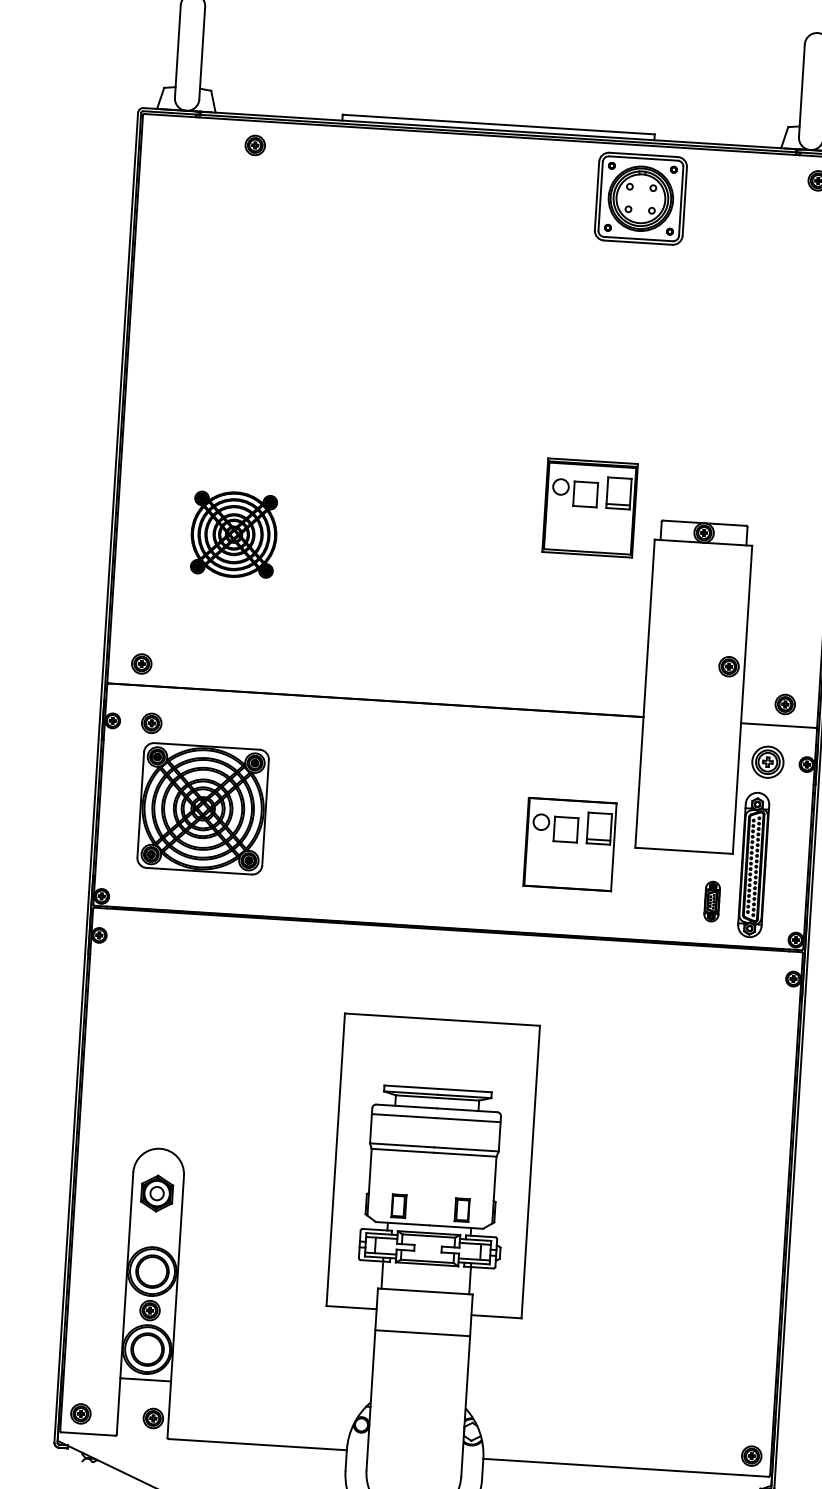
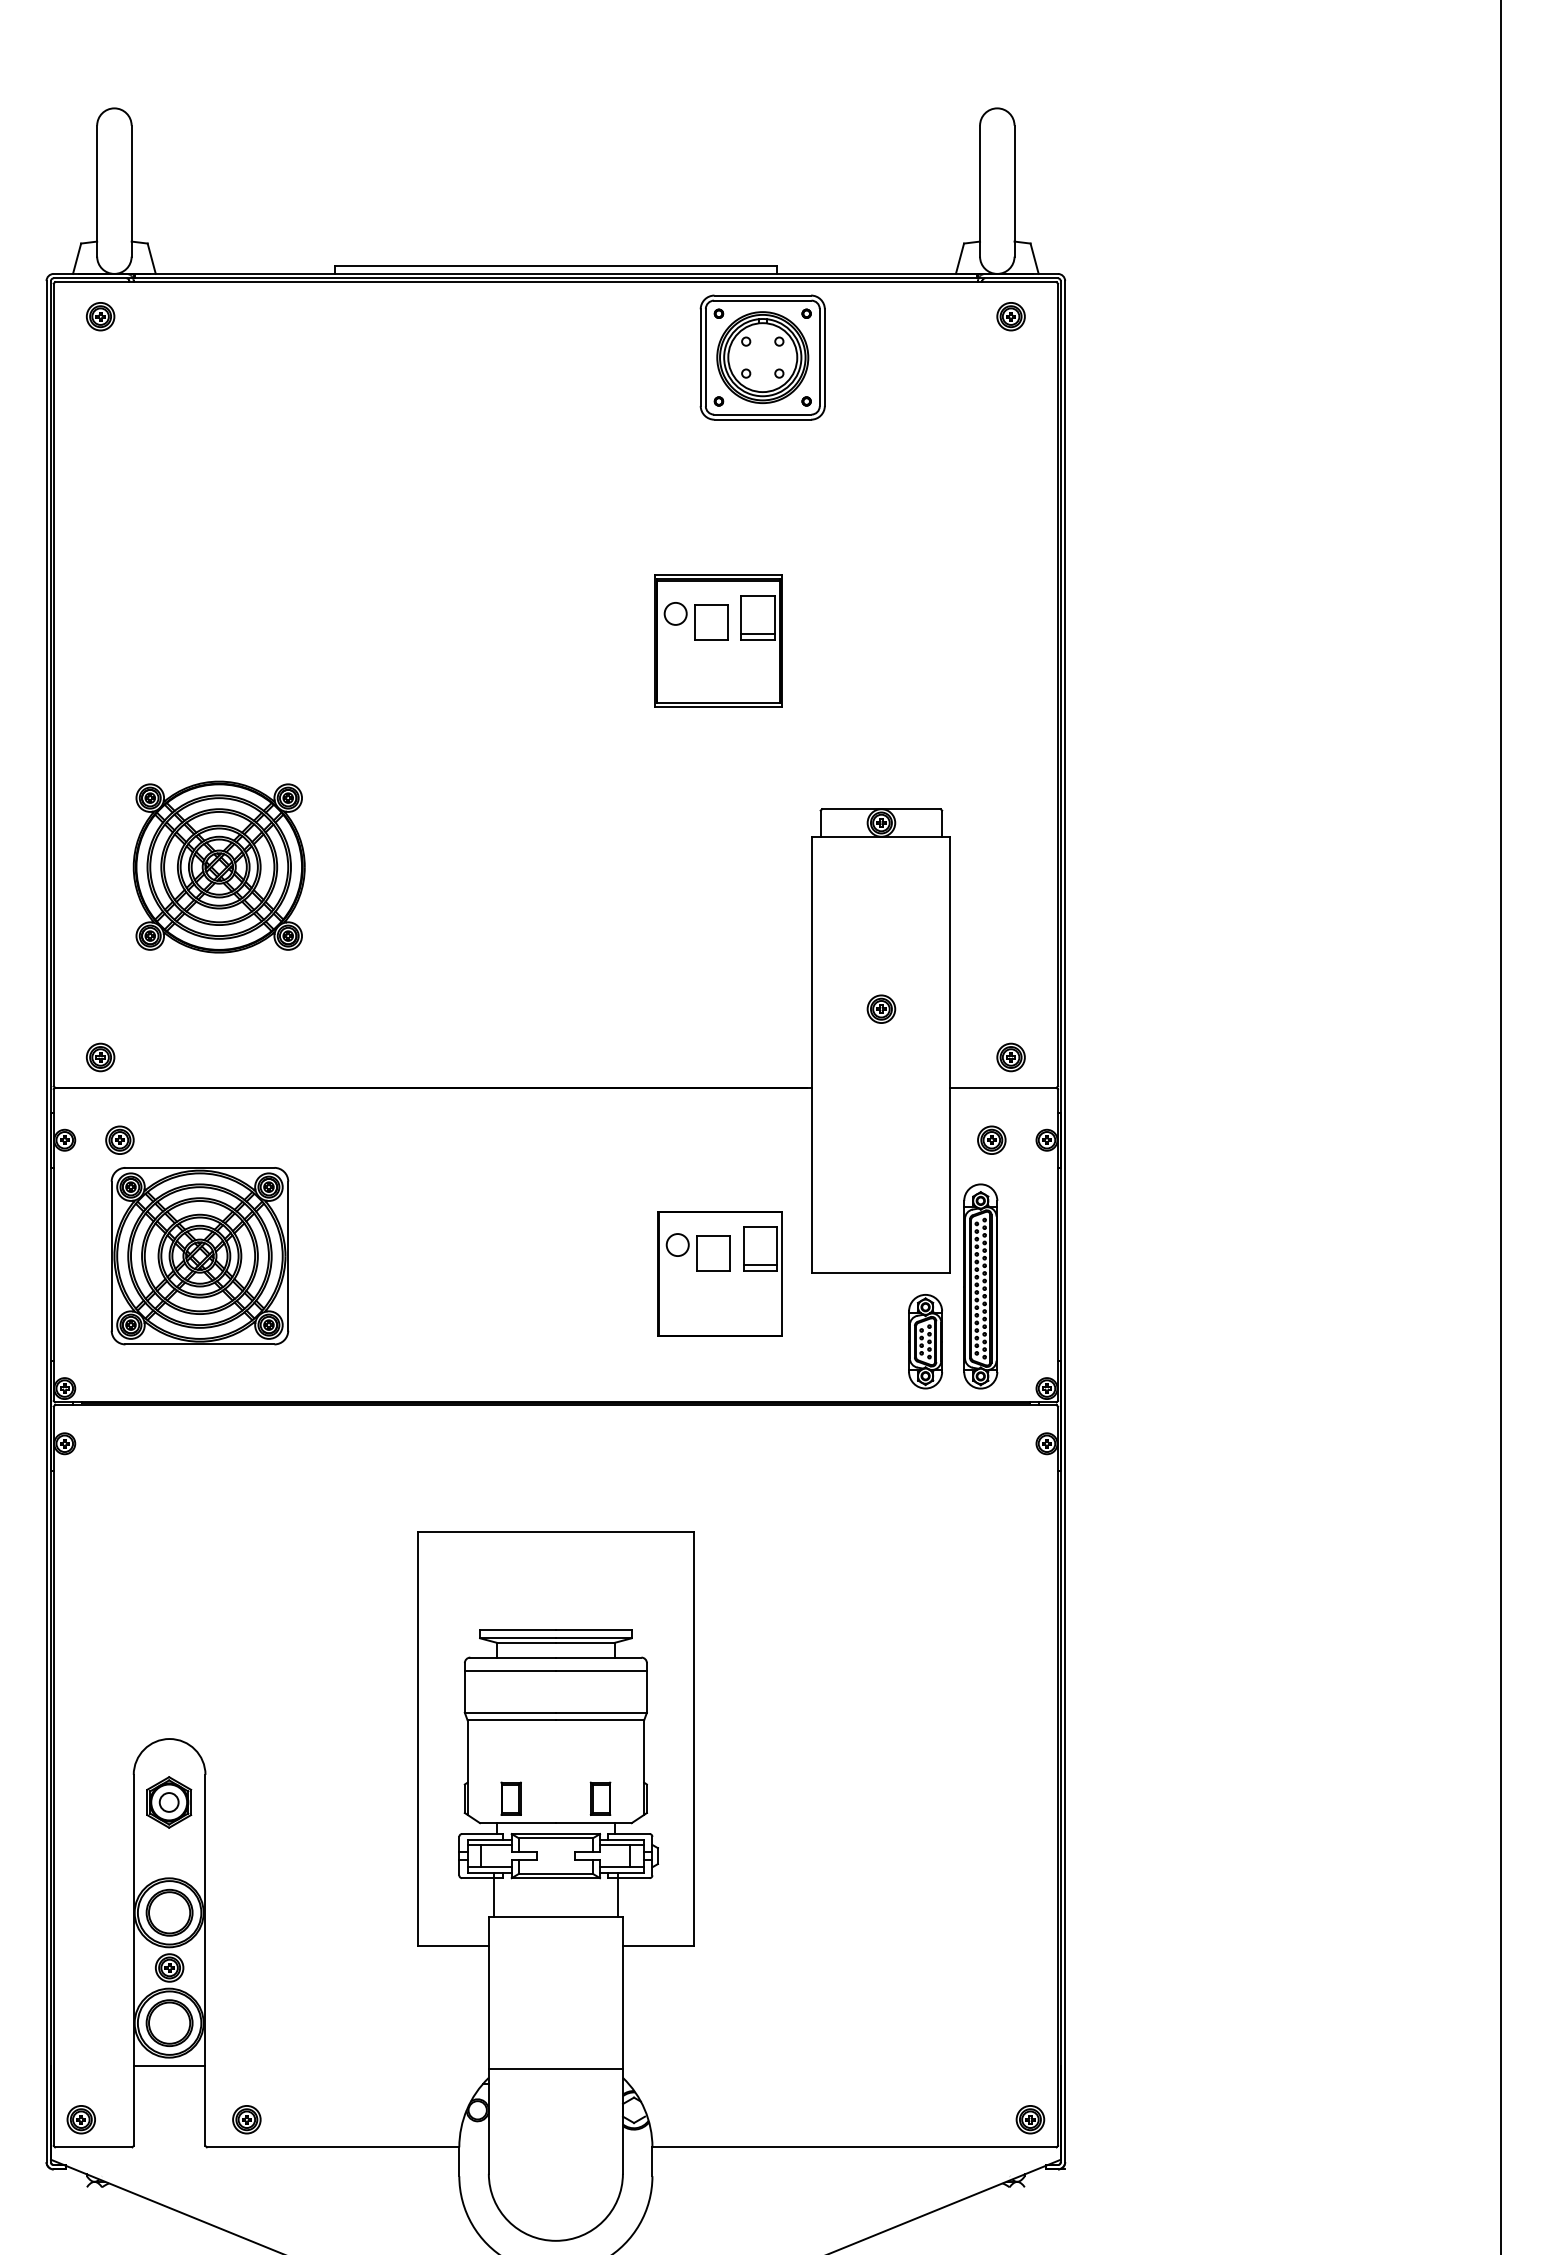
part: (255, 145) -> (100, 316), moved
part: (590, 507) -> (718, 640), moved
part: (233, 534) -> (218, 866), size x1.43
part: (729, 666) -> (881, 1008), moved
part: (767, 761) -> (991, 1139), size x0.62
part: (712, 901) -> (925, 1341), size x1.67
line: (422, 1333) -> (555, 2068), moved
part: (153, 1418) -> (246, 2119), moved

